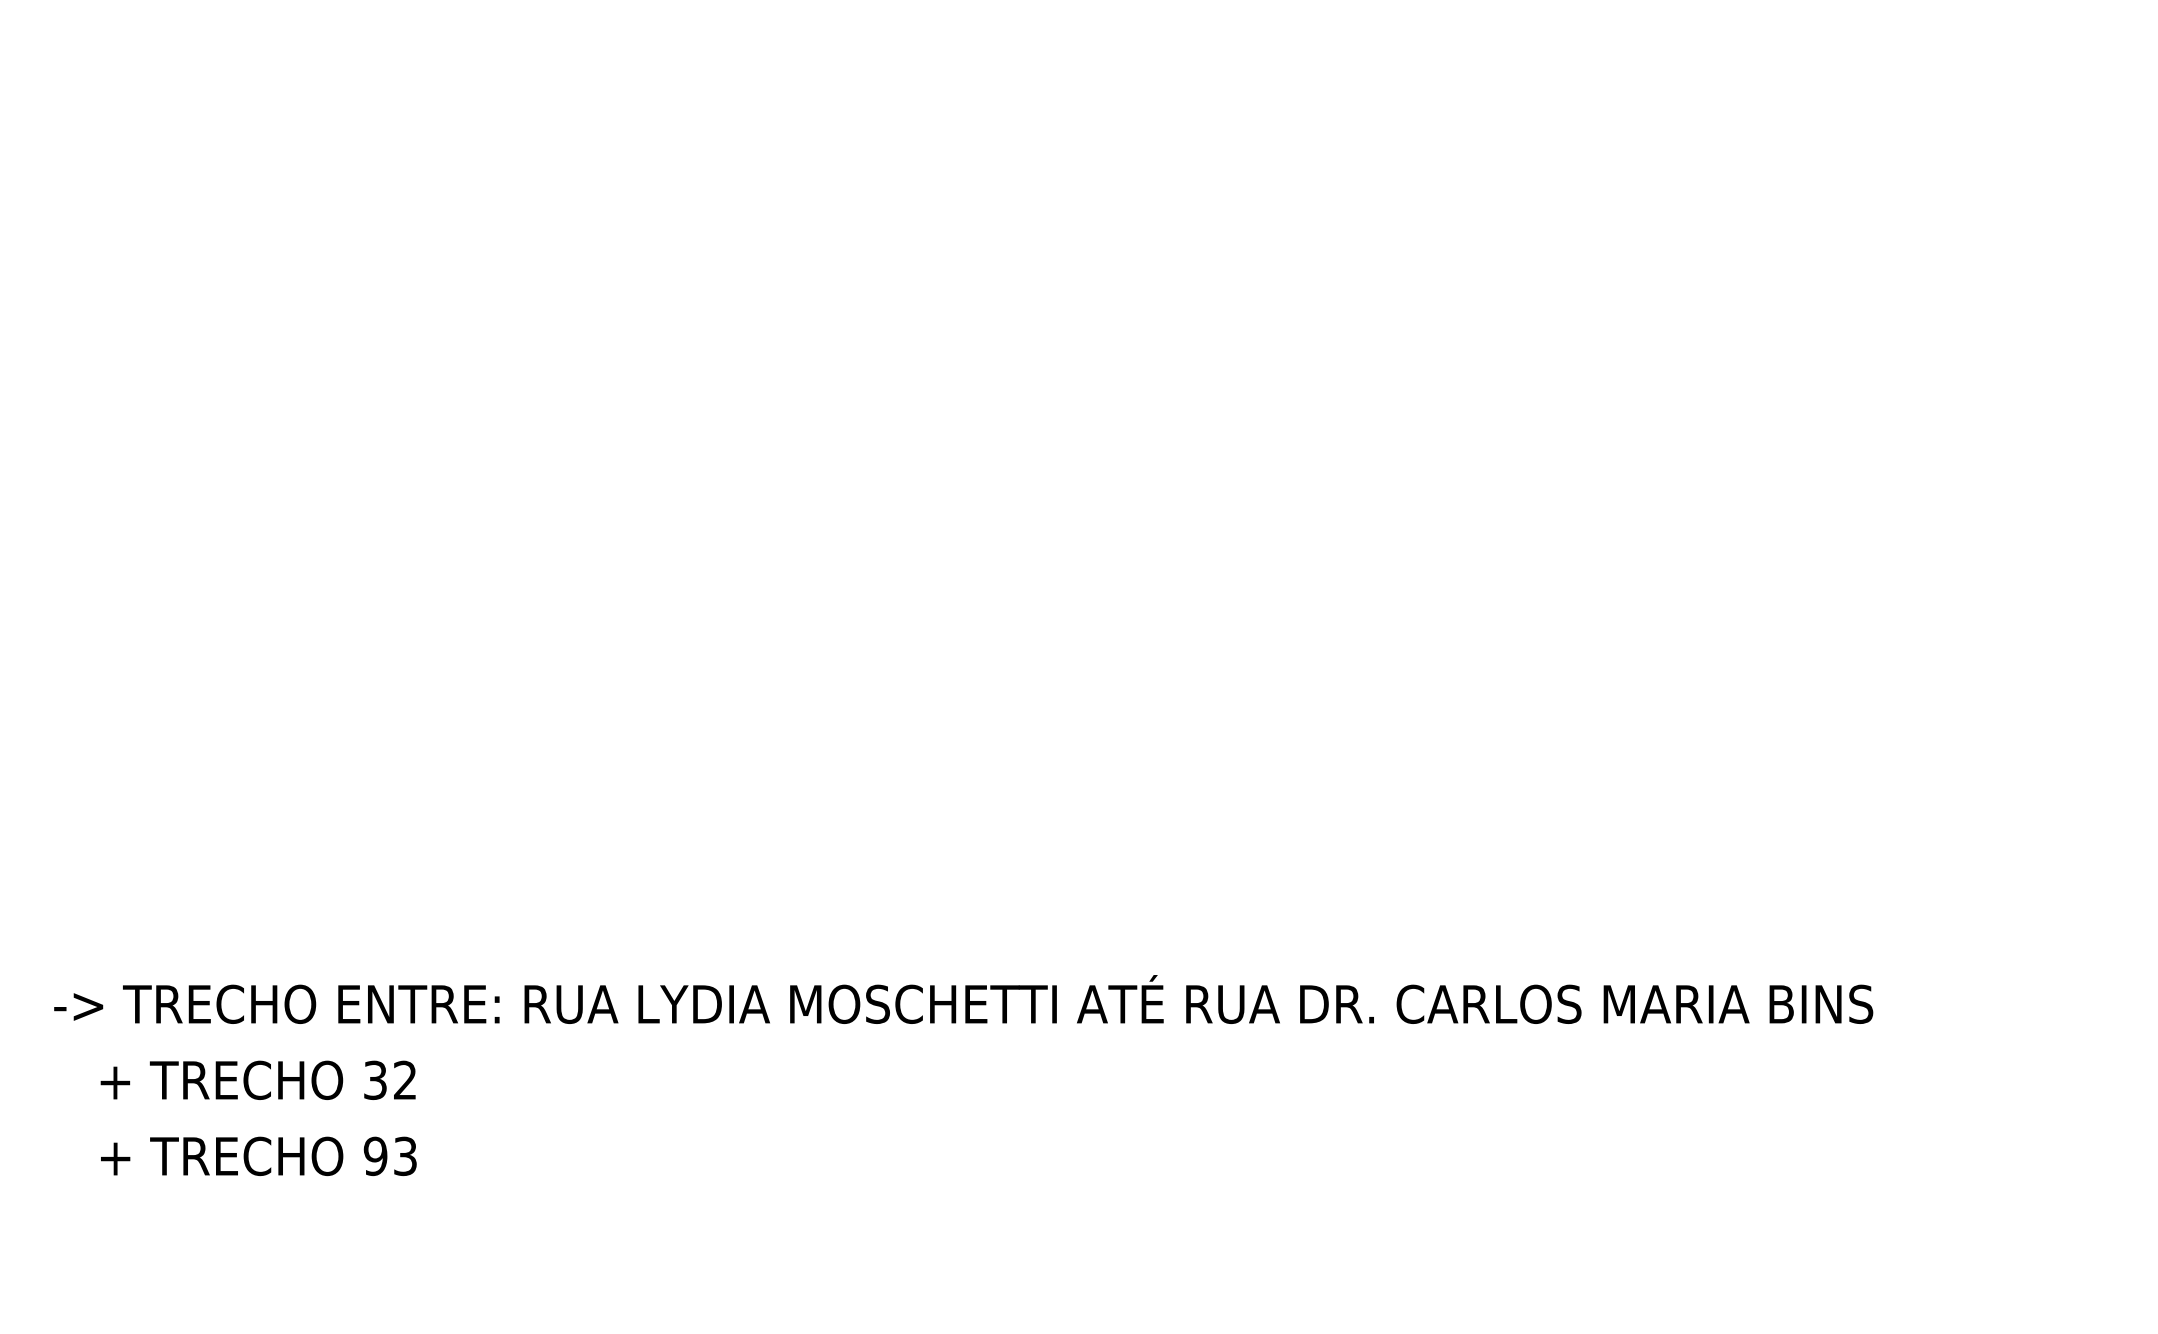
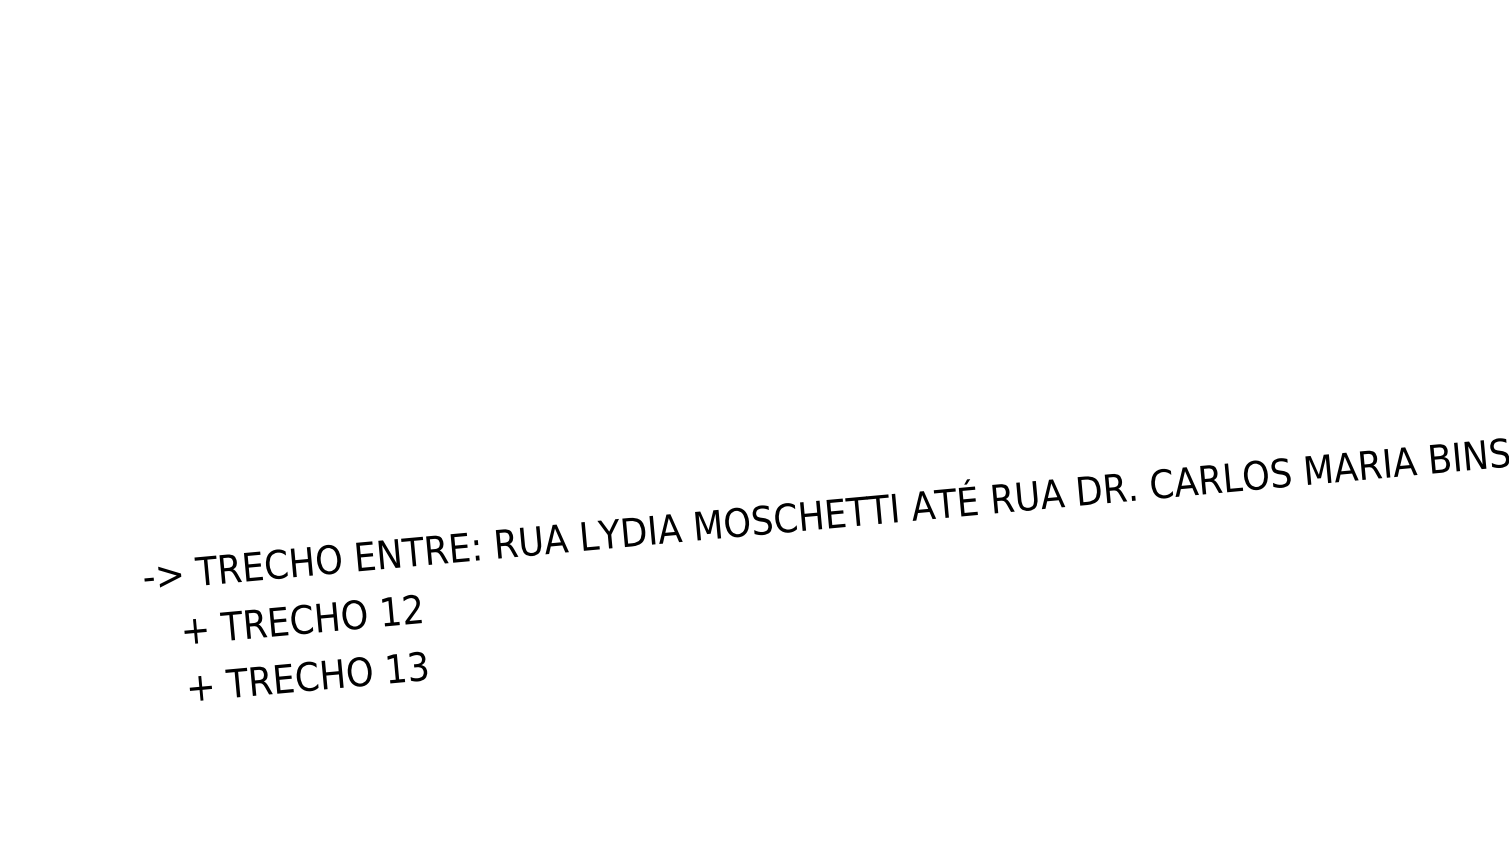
text: (375, 1080) -> (390, 611), 32 -> 12
text: (375, 1156) -> (395, 668), 93 -> 13

